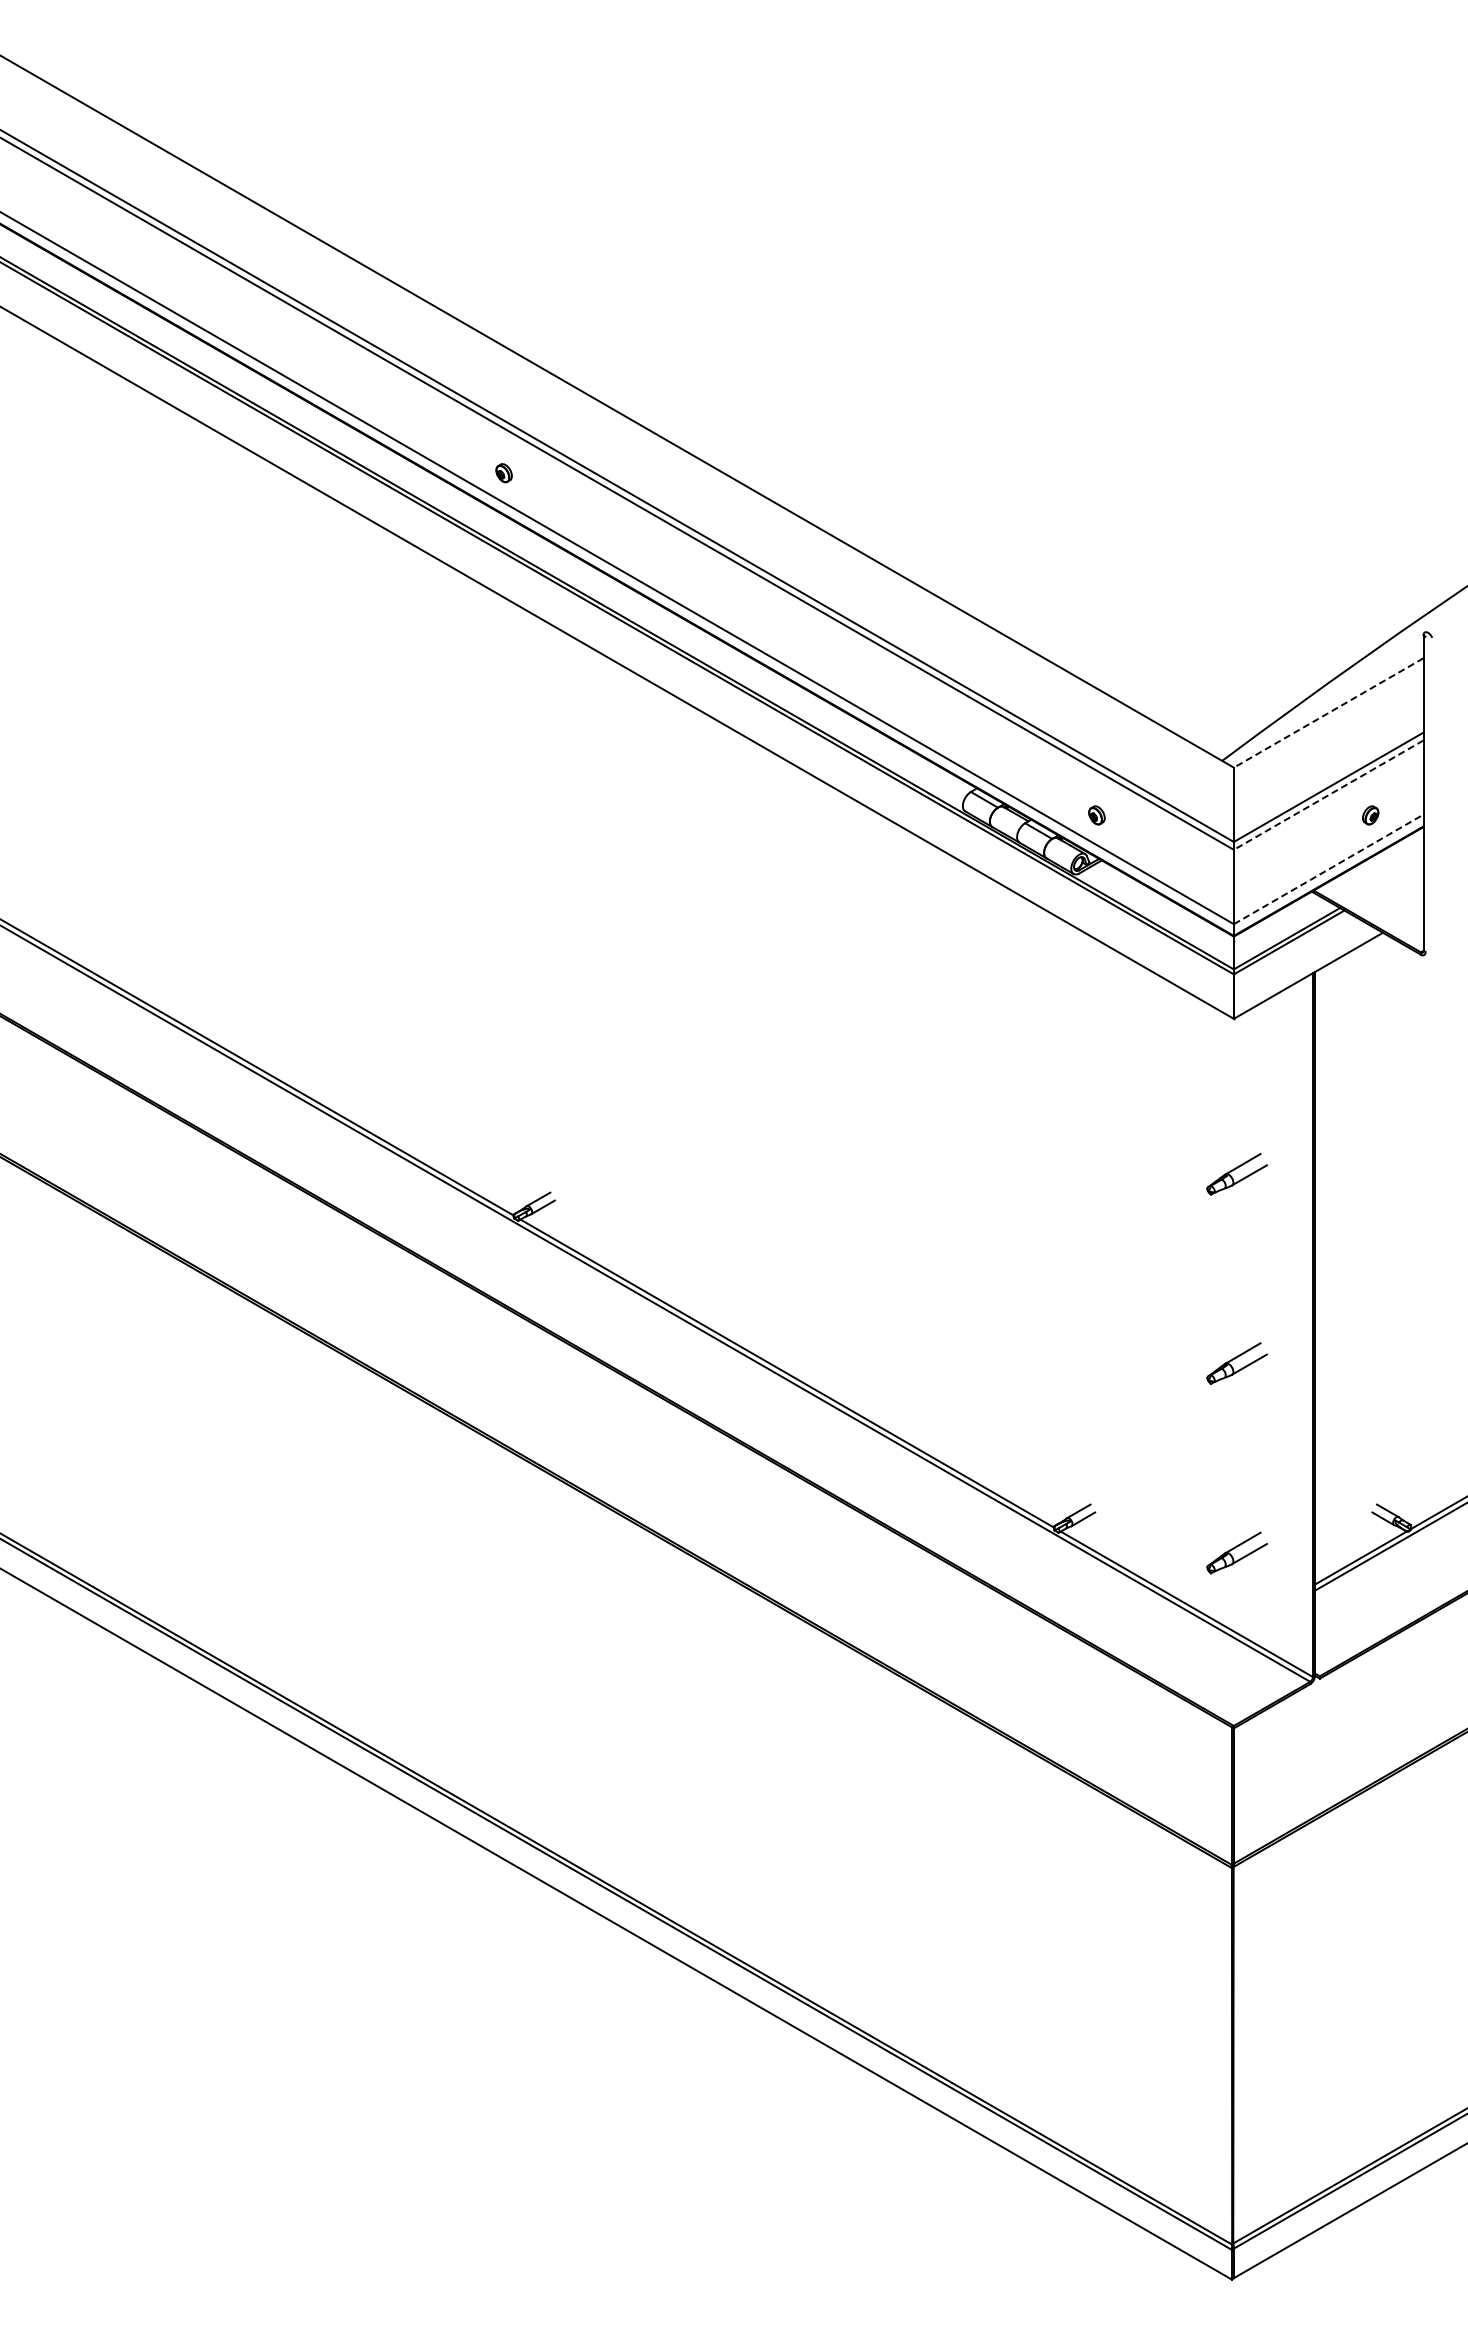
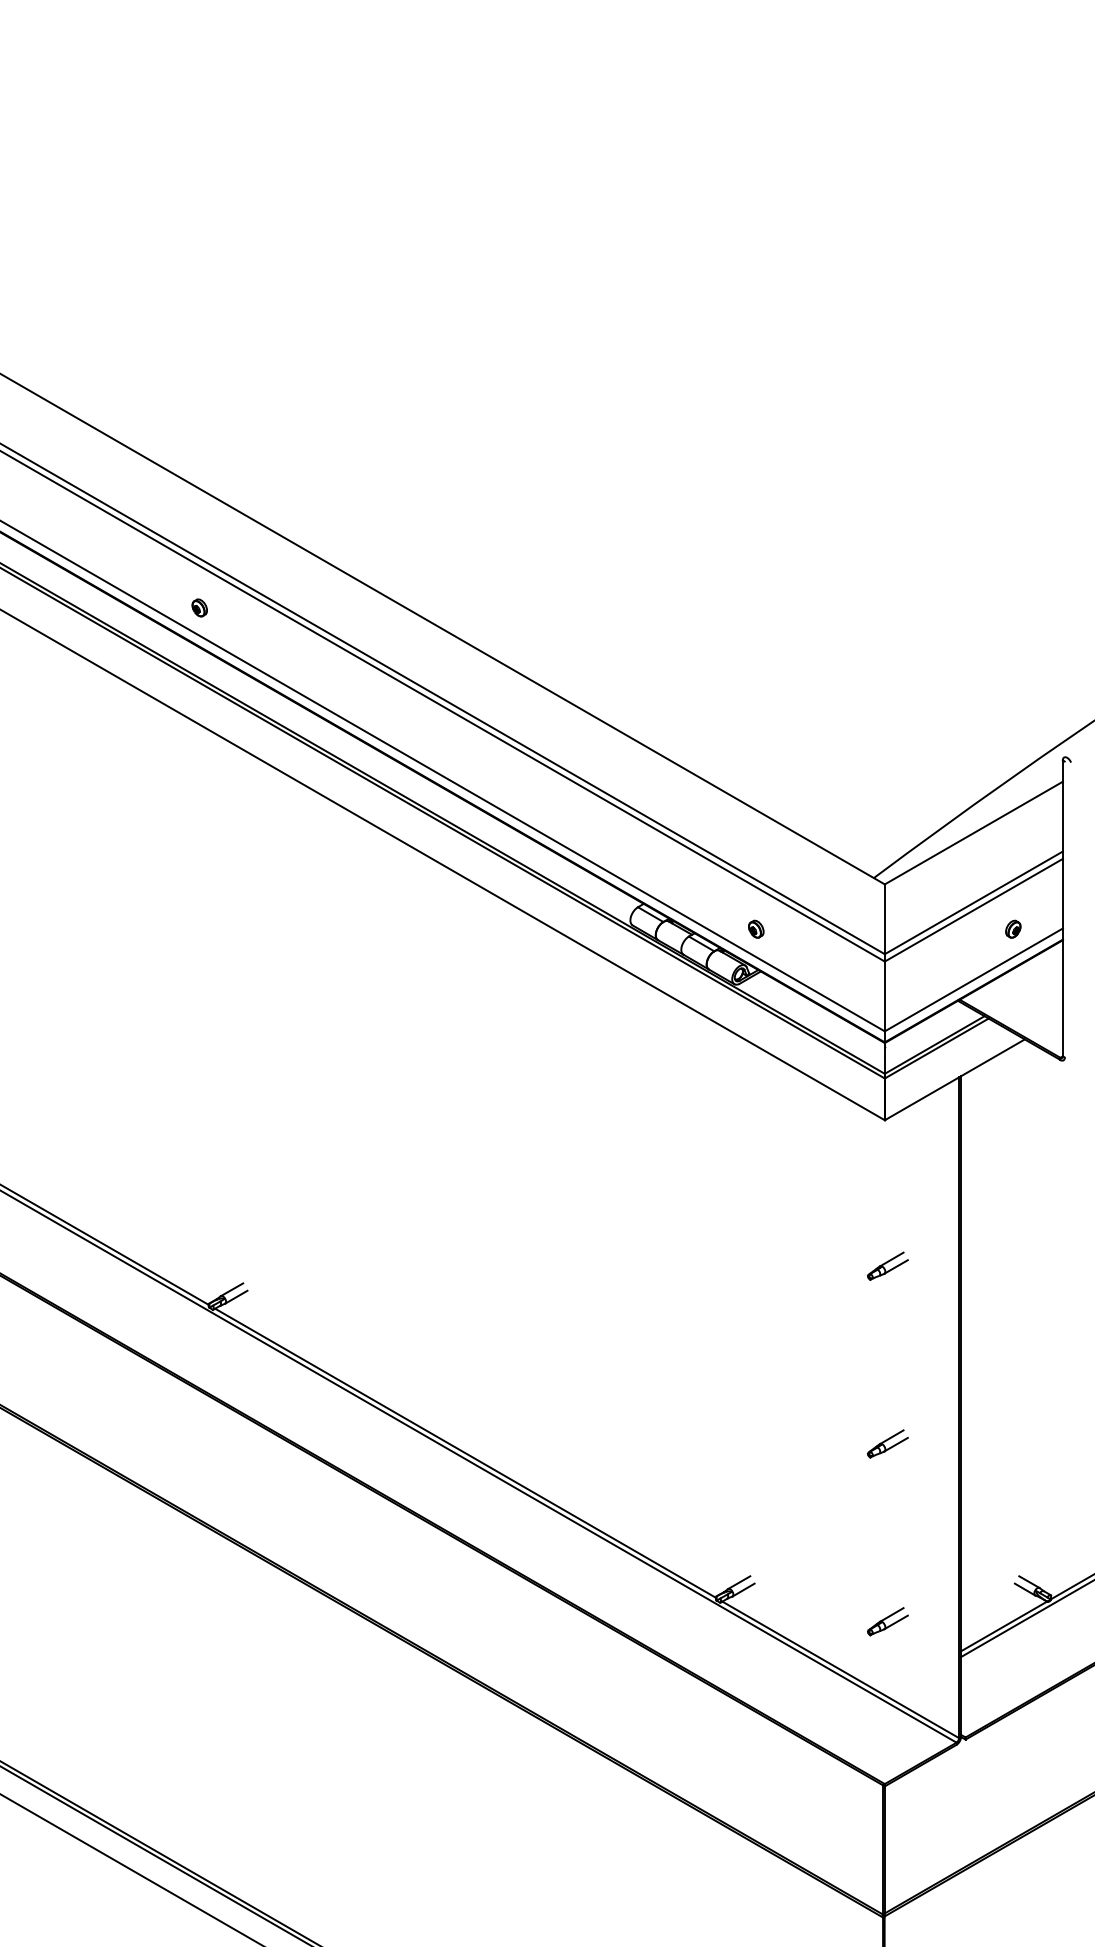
line: (1328, 713) -> (973, 833), dashed -> solid
line: (1328, 795) -> (973, 910), dashed -> solid
line: (1328, 869) -> (973, 980), dashed -> solid
part: (1236, 1174) -> (887, 1266), size x0.71
part: (1236, 1363) -> (887, 1443), size x0.71
part: (1236, 1552) -> (887, 1621), size x0.71

